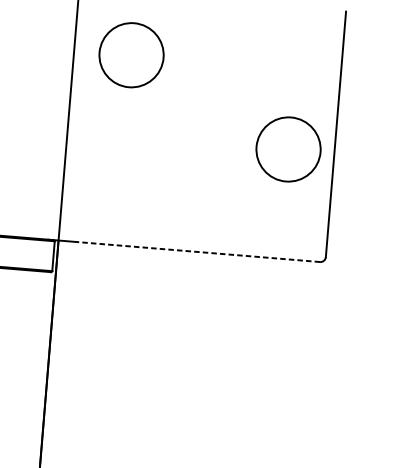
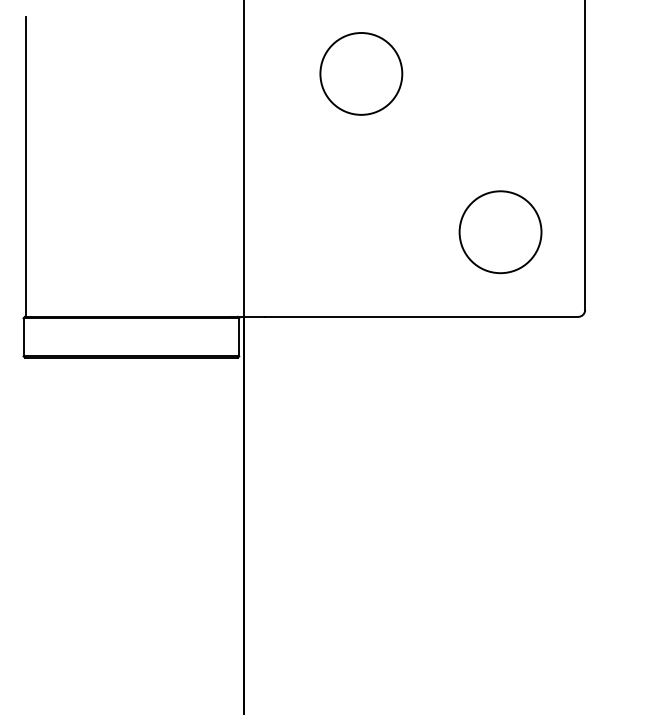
circle: (131, 54) -> (361, 73), moved
circle: (288, 149) -> (500, 232), moved
line: (197, 251) -> (421, 316), dashed -> solid

